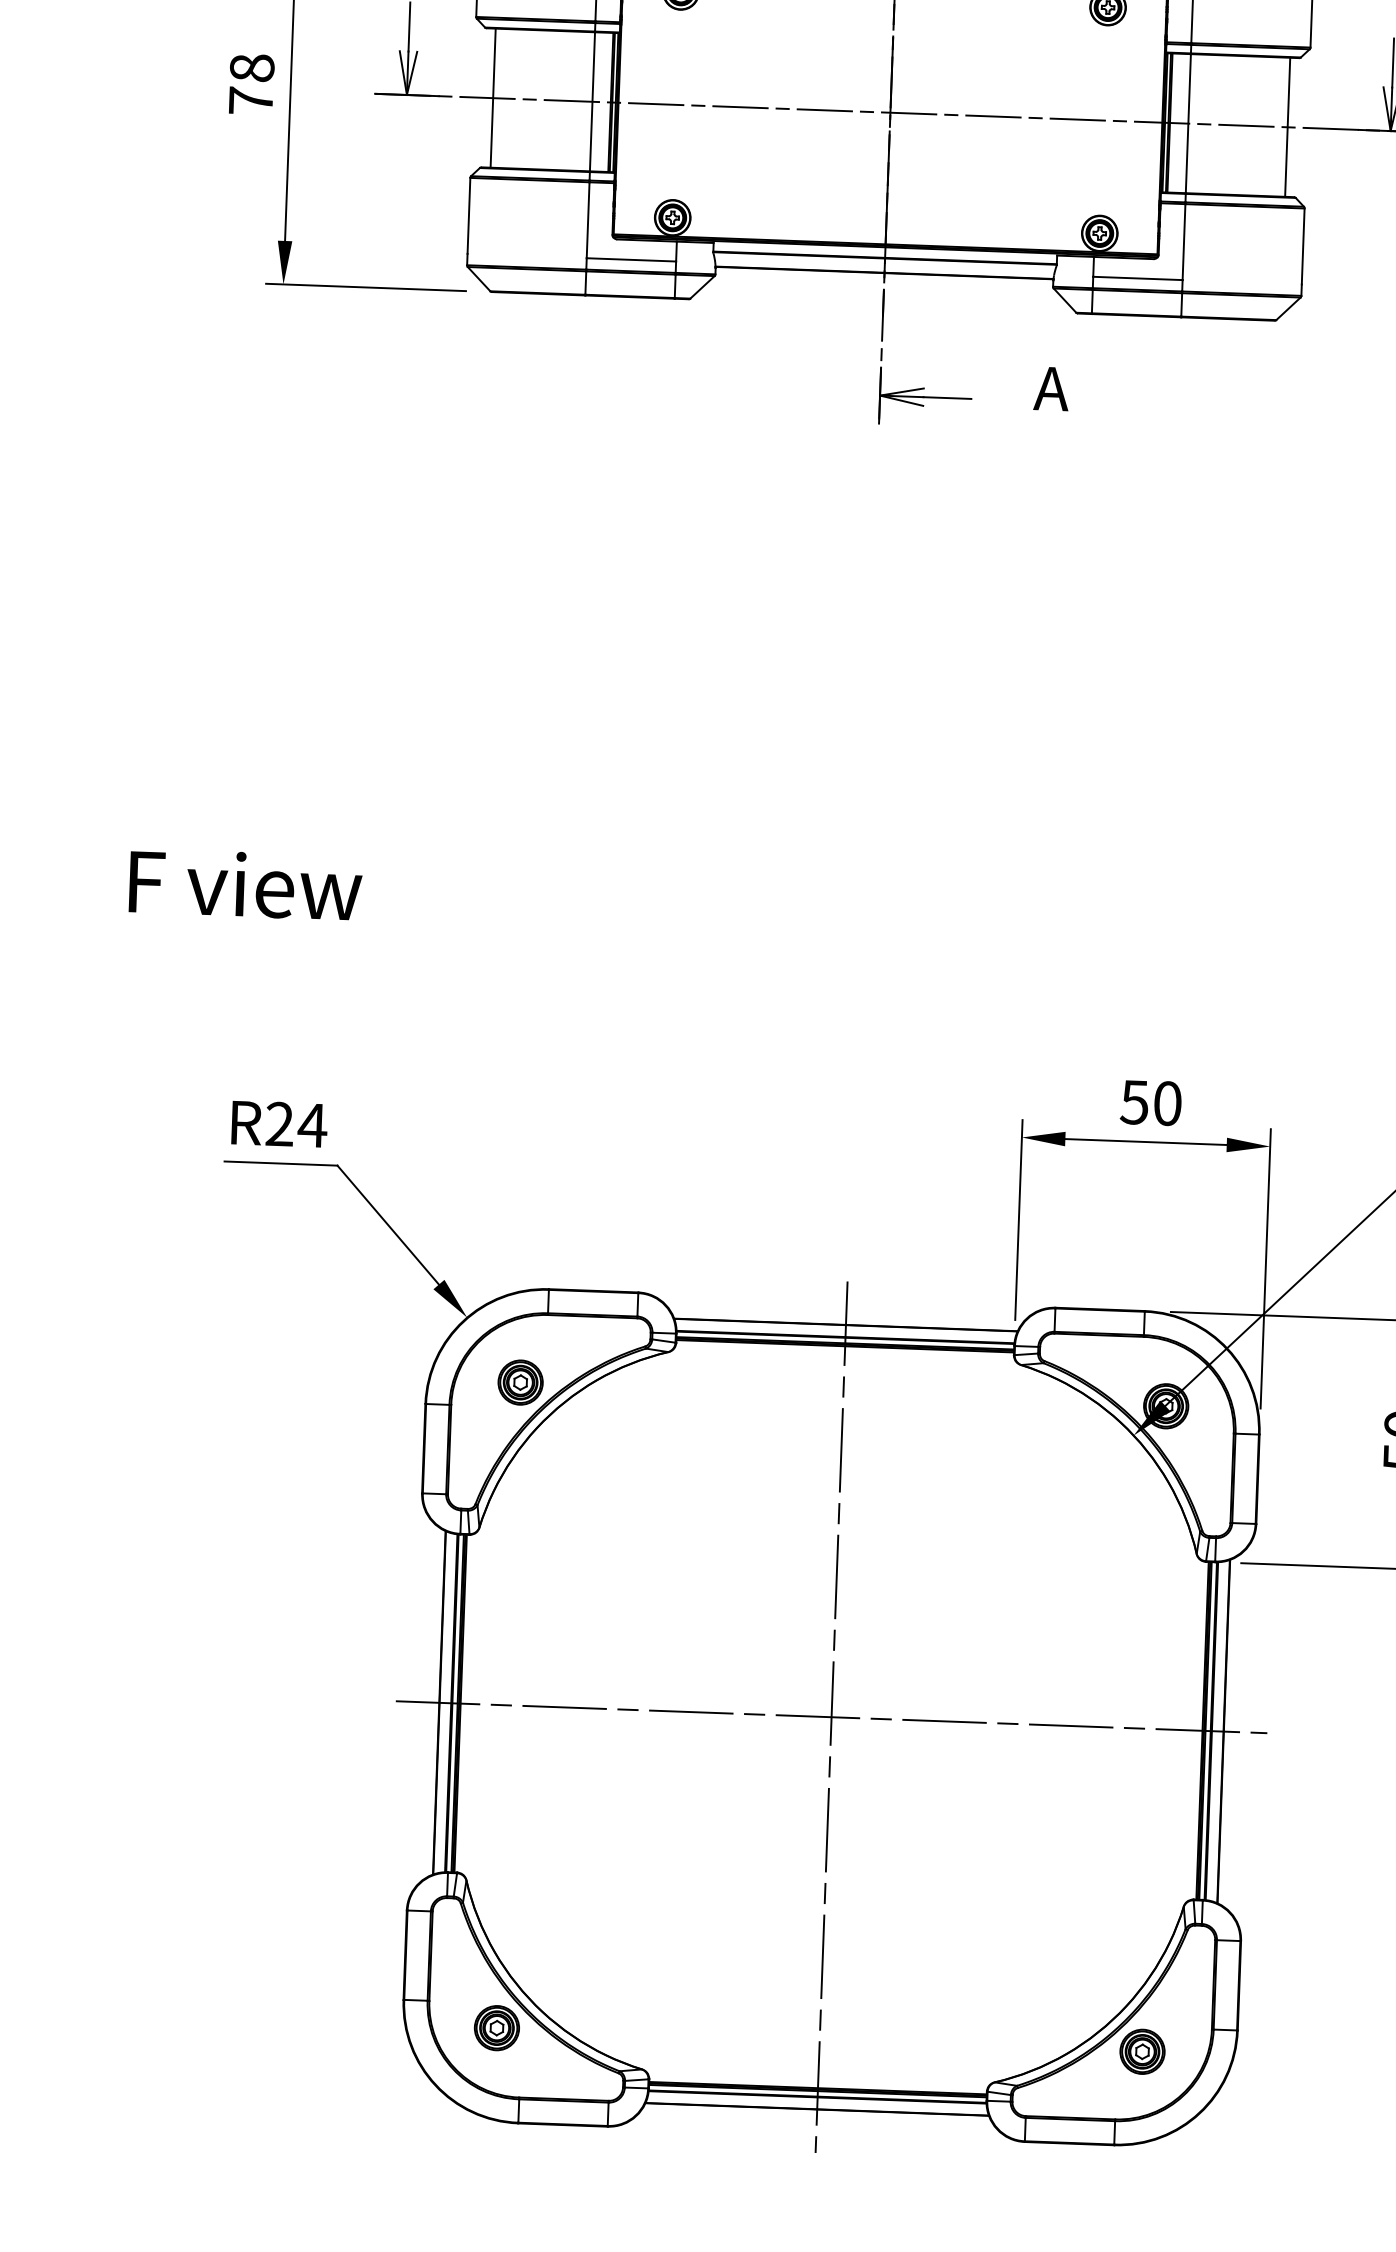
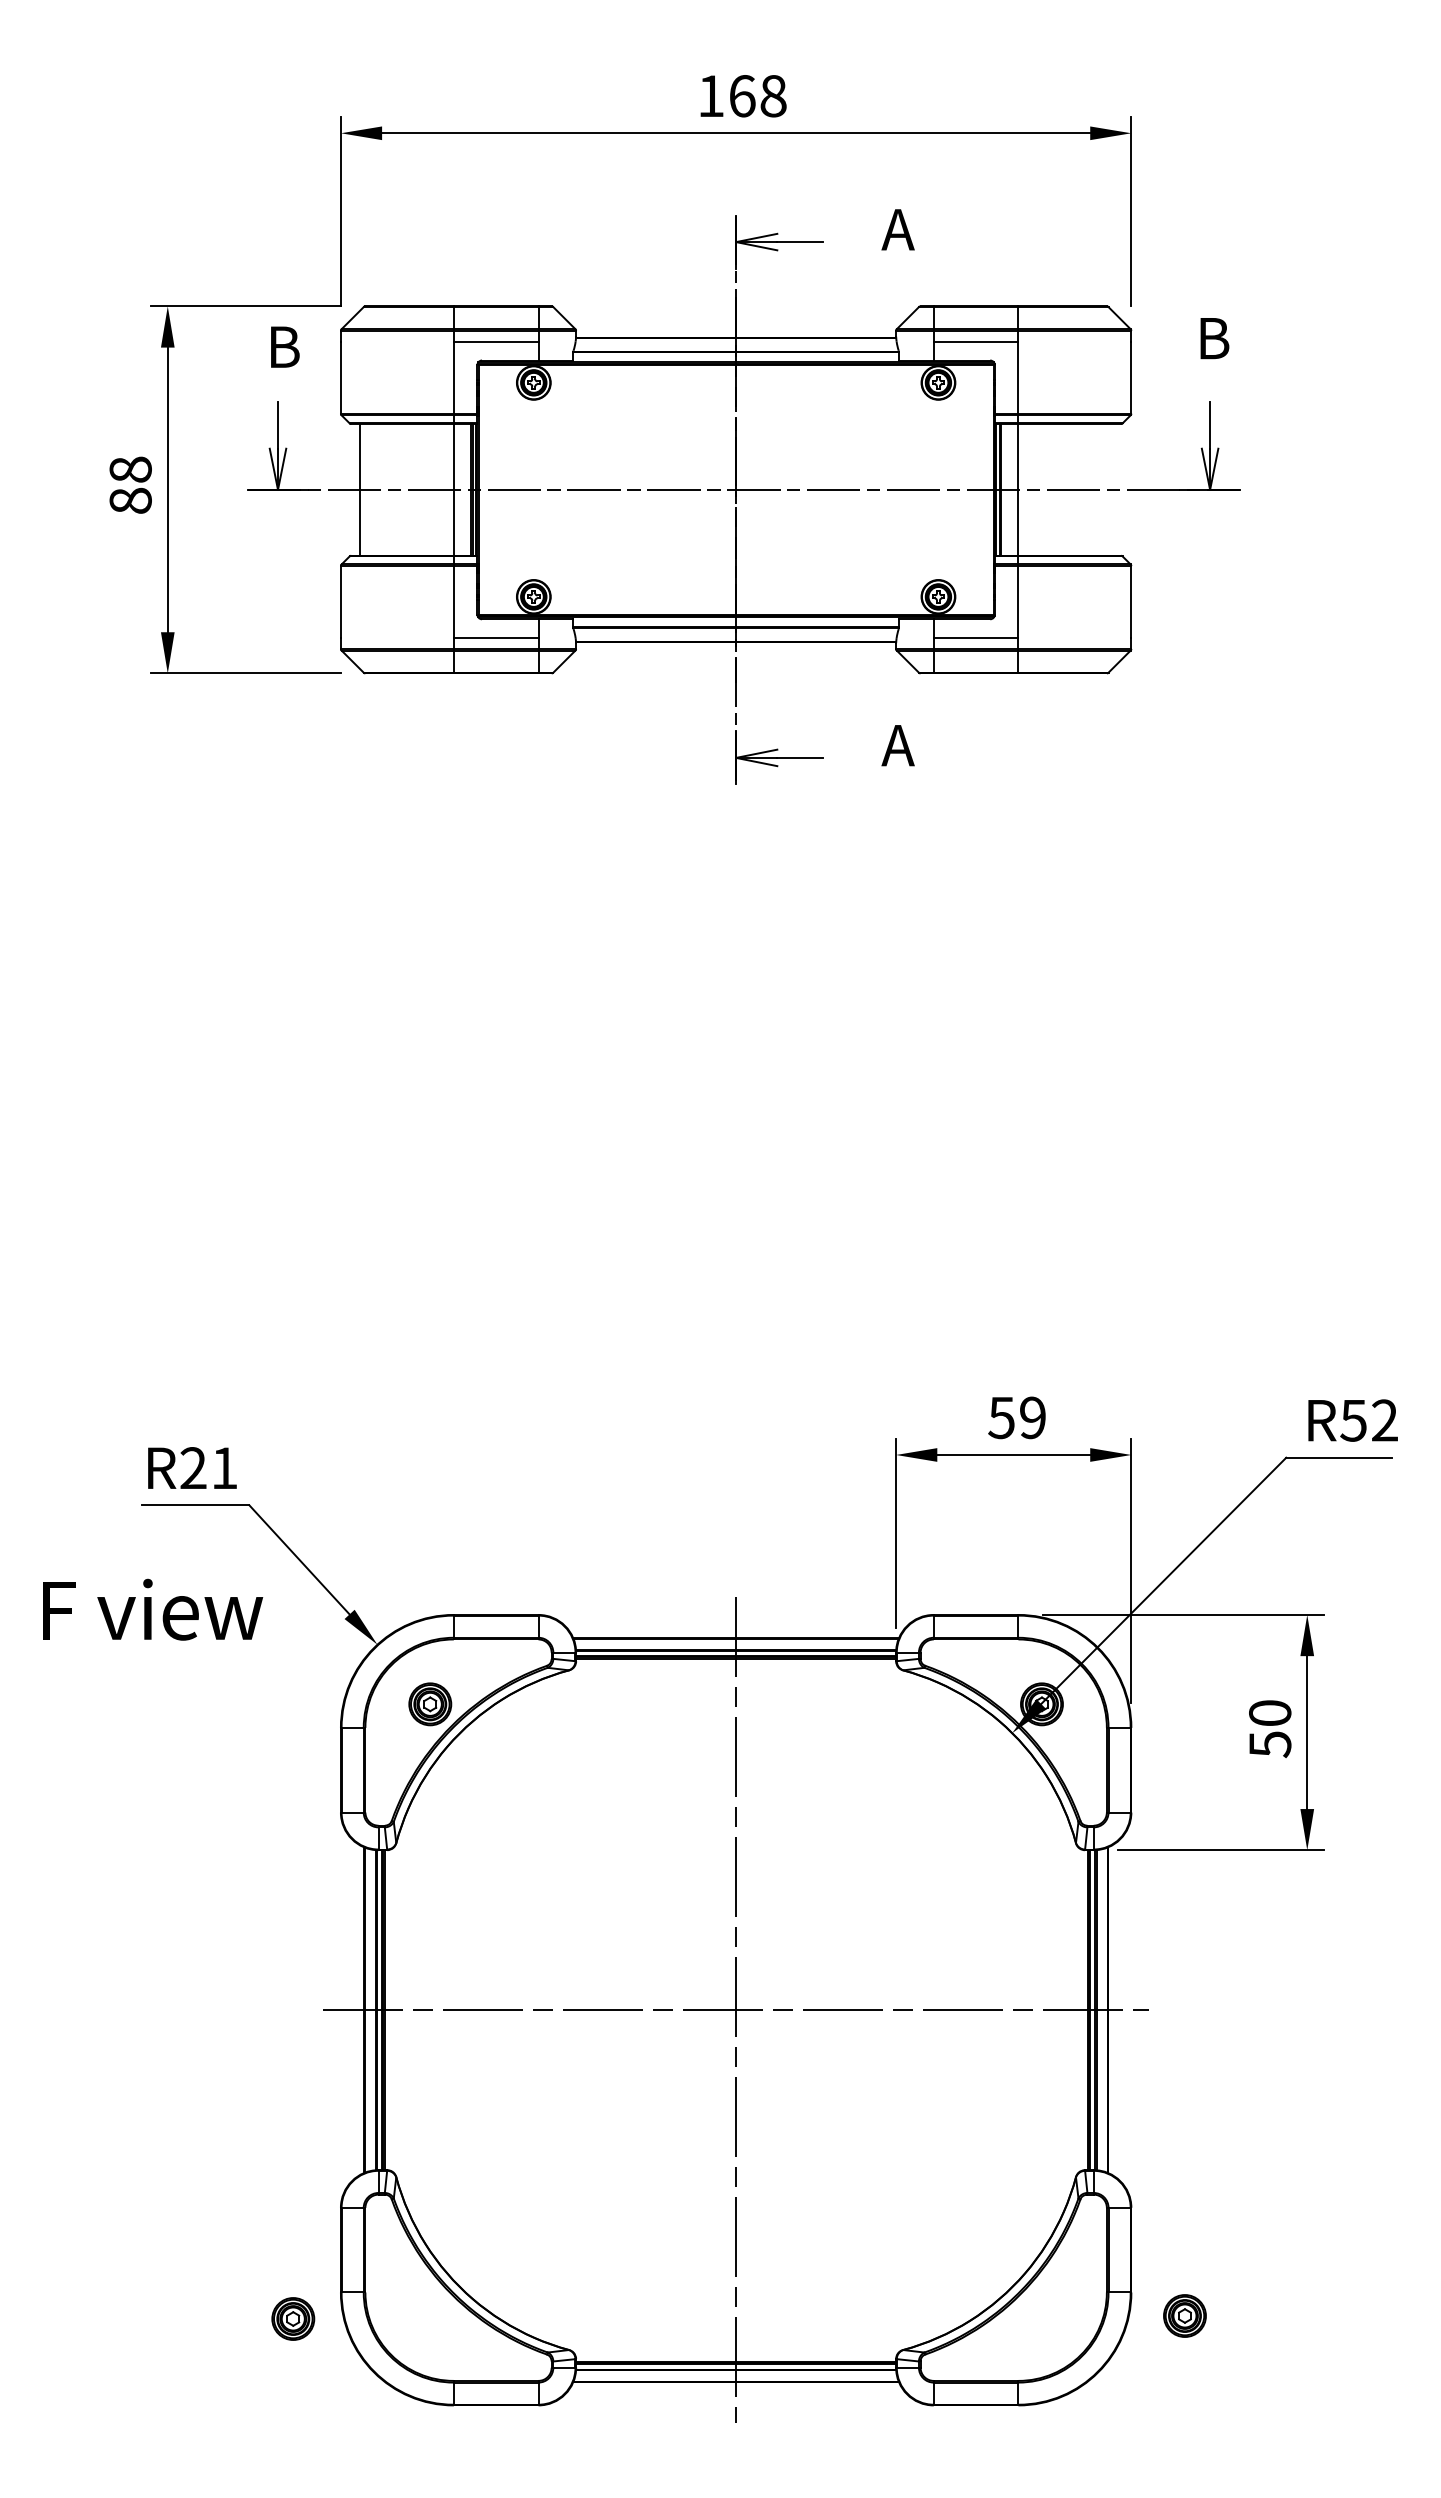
text: (250, 100) -> (130, 500), 78 -> 88
line: (1287, 126) -> (1112, 489), removed
text: (246, 884) -> (153, 1609), moved
text: (1167, 1103) -> (1032, 1417), 50 -> 59
text: (312, 1124) -> (224, 1467), R24 -> R21
part: (497, 2027) -> (293, 2318), moved
part: (1142, 2051) -> (1184, 2315), moved

